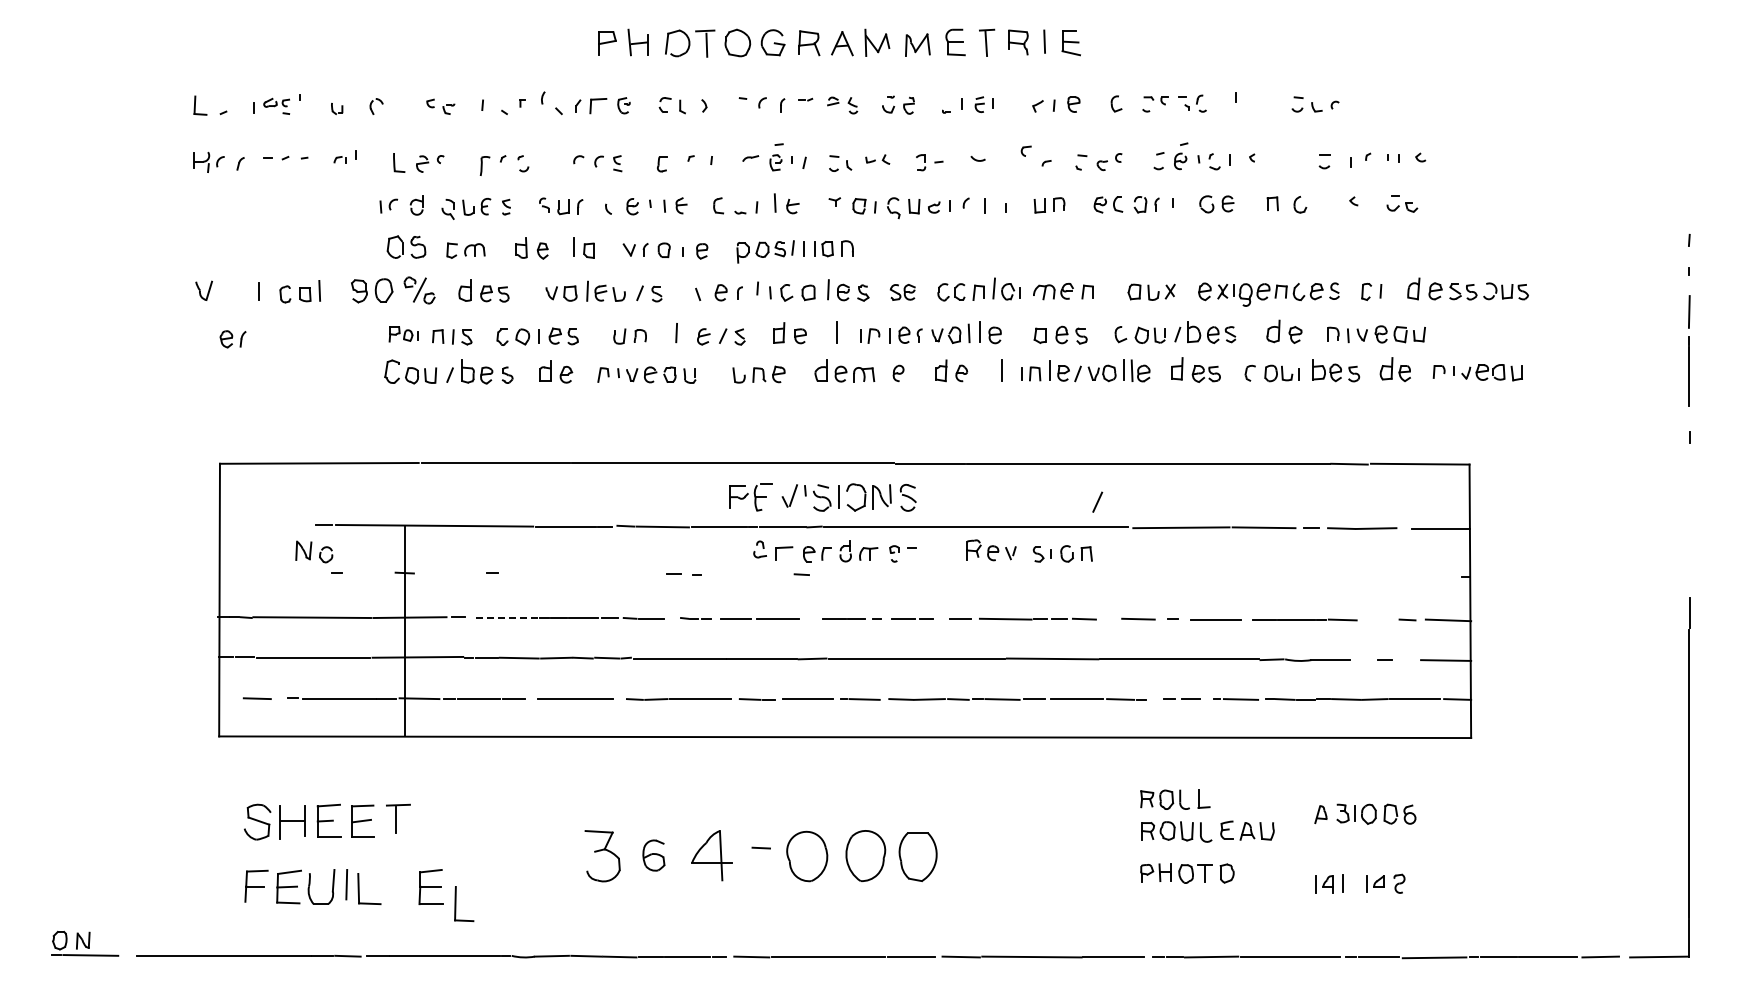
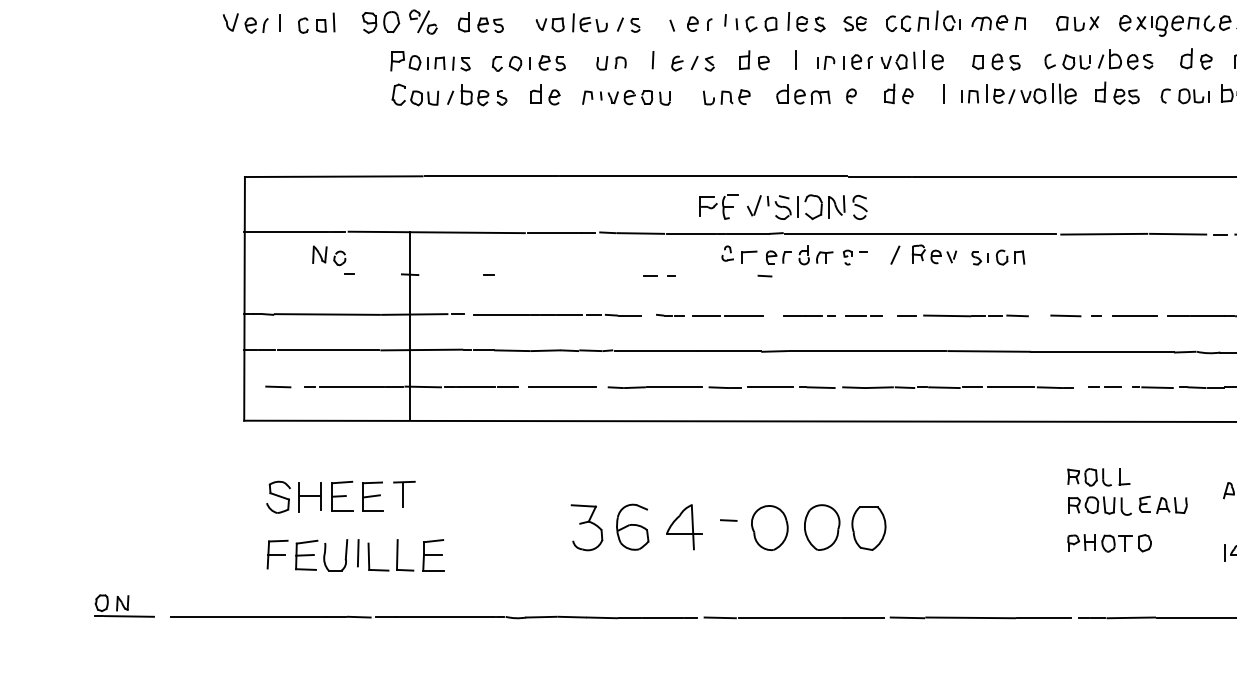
part: (403, 334) -> (408, 61), size x1.43
part: (232, 339) -> (256, 25), moved
line: (1097, 501) -> (895, 254), moved
line: (266, 525) -> (286, 232), added
line: (507, 618) -> (501, 315), dashed -> solid
part: (653, 855) -> (632, 527), size x1.67
part: (456, 904) -> (398, 555), moved

